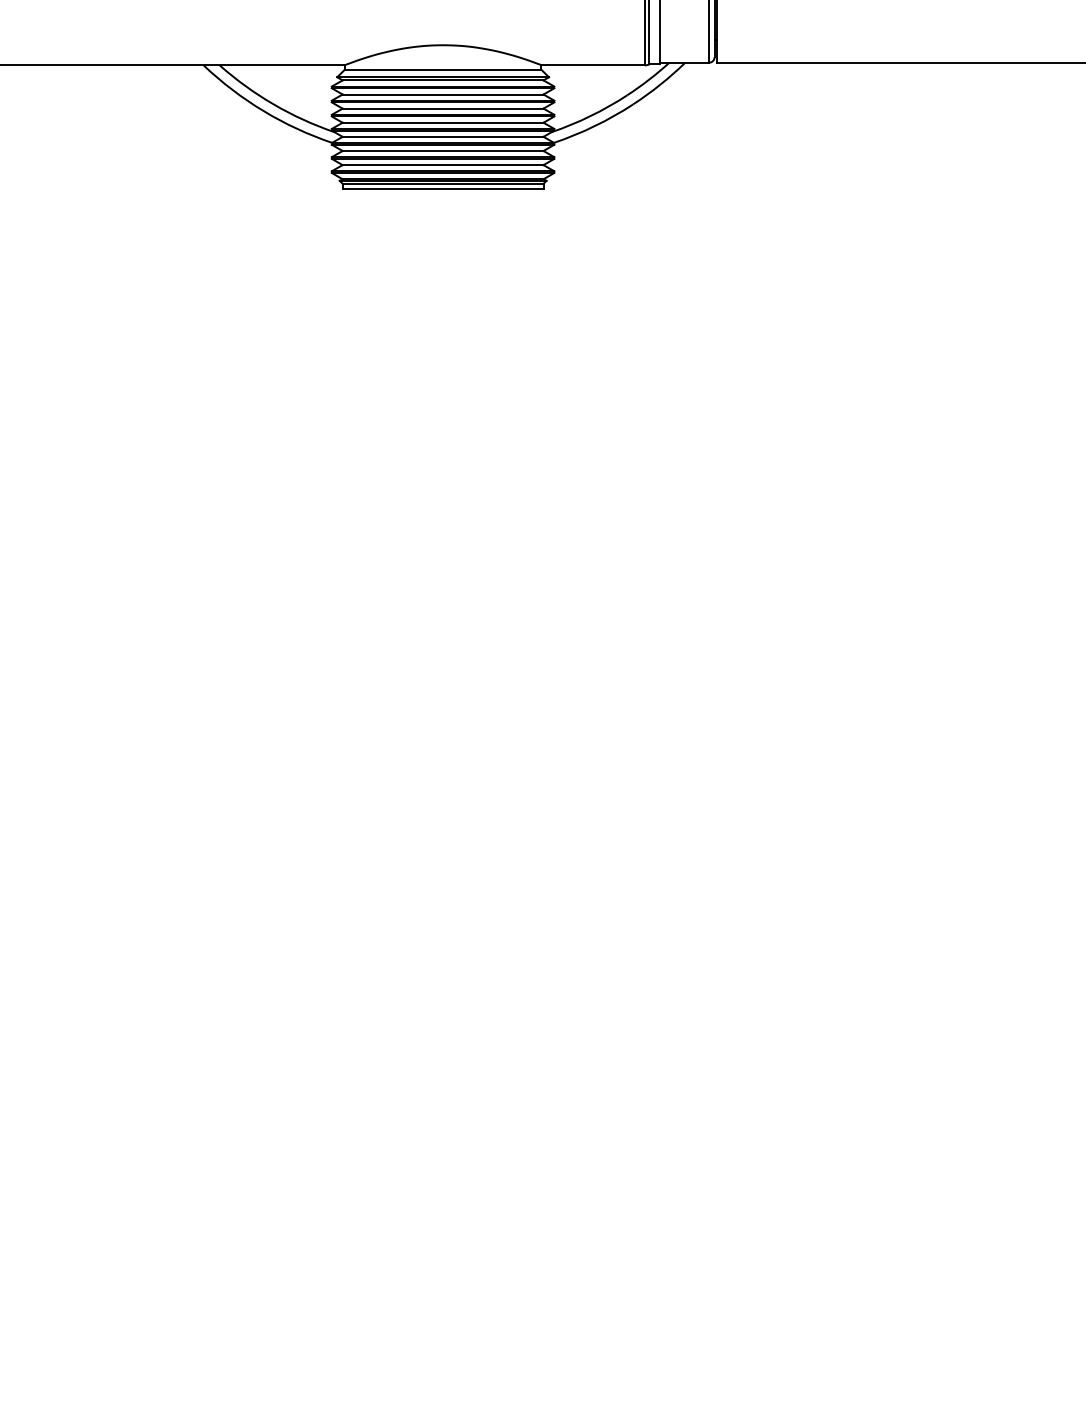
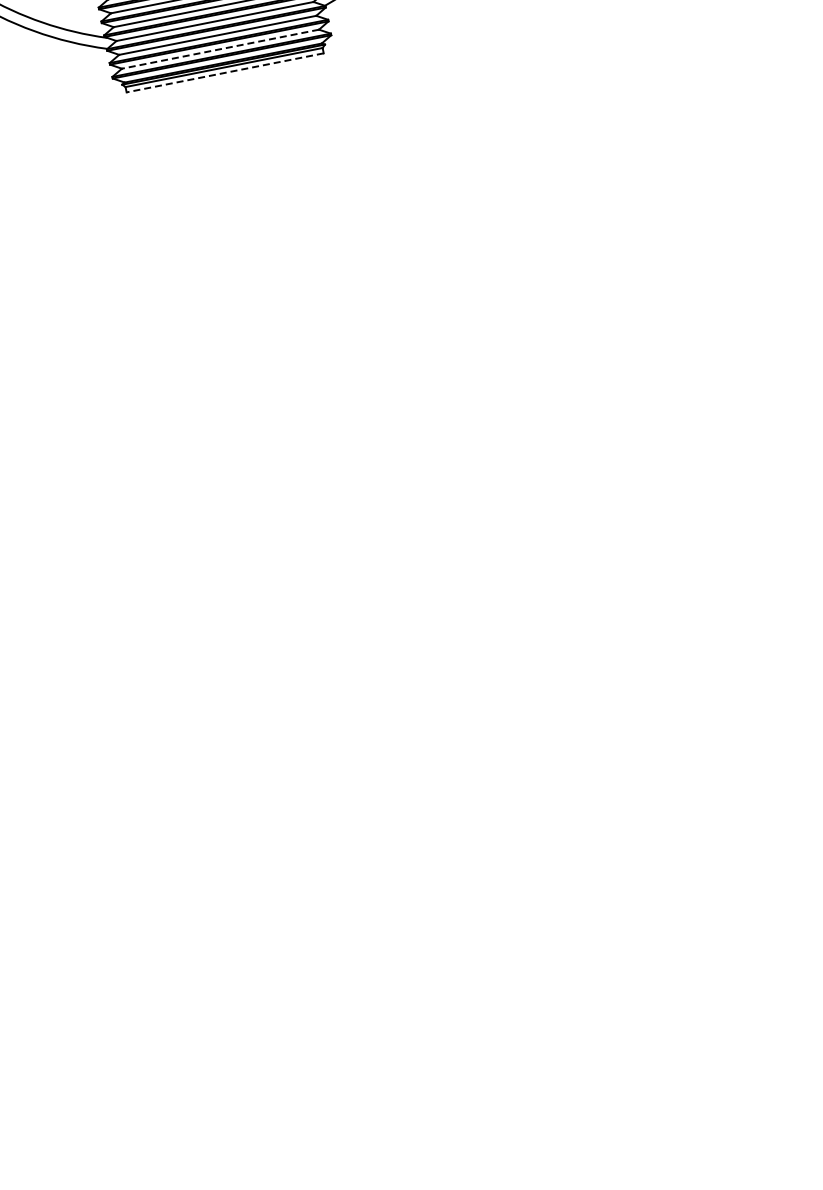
line: (442, 165) -> (219, 49), solid -> dashed
line: (442, 189) -> (224, 73), solid -> dashed

